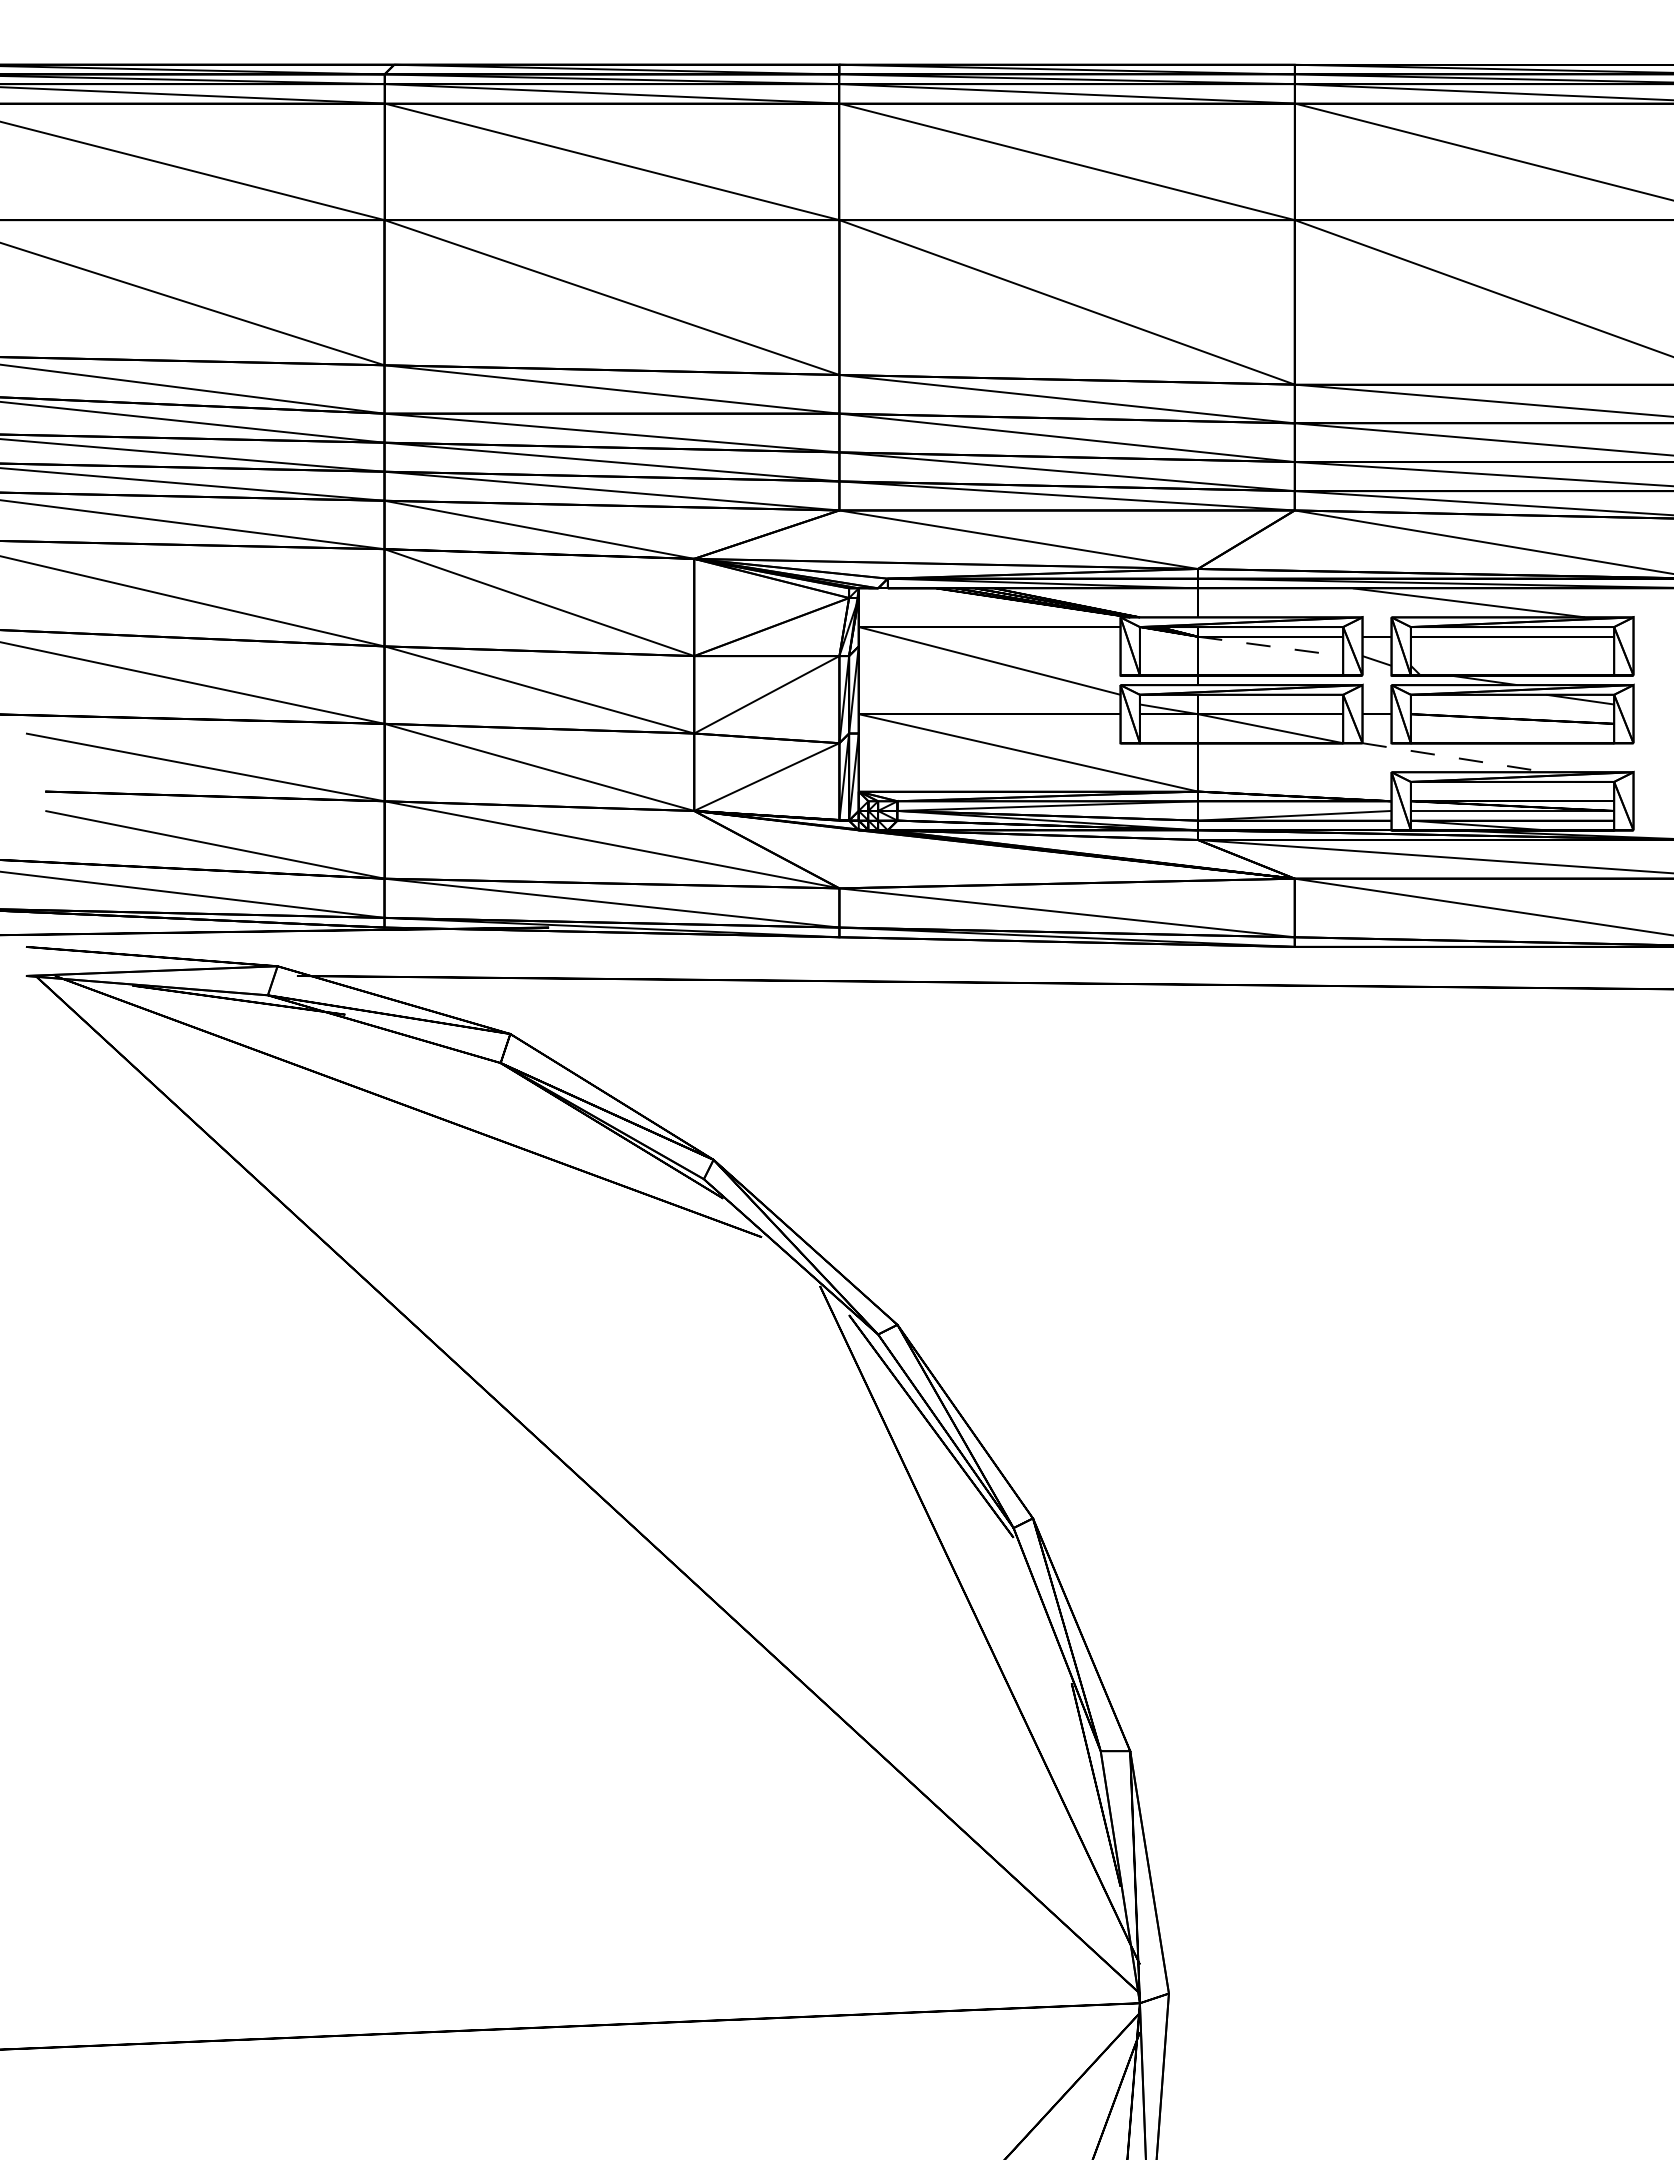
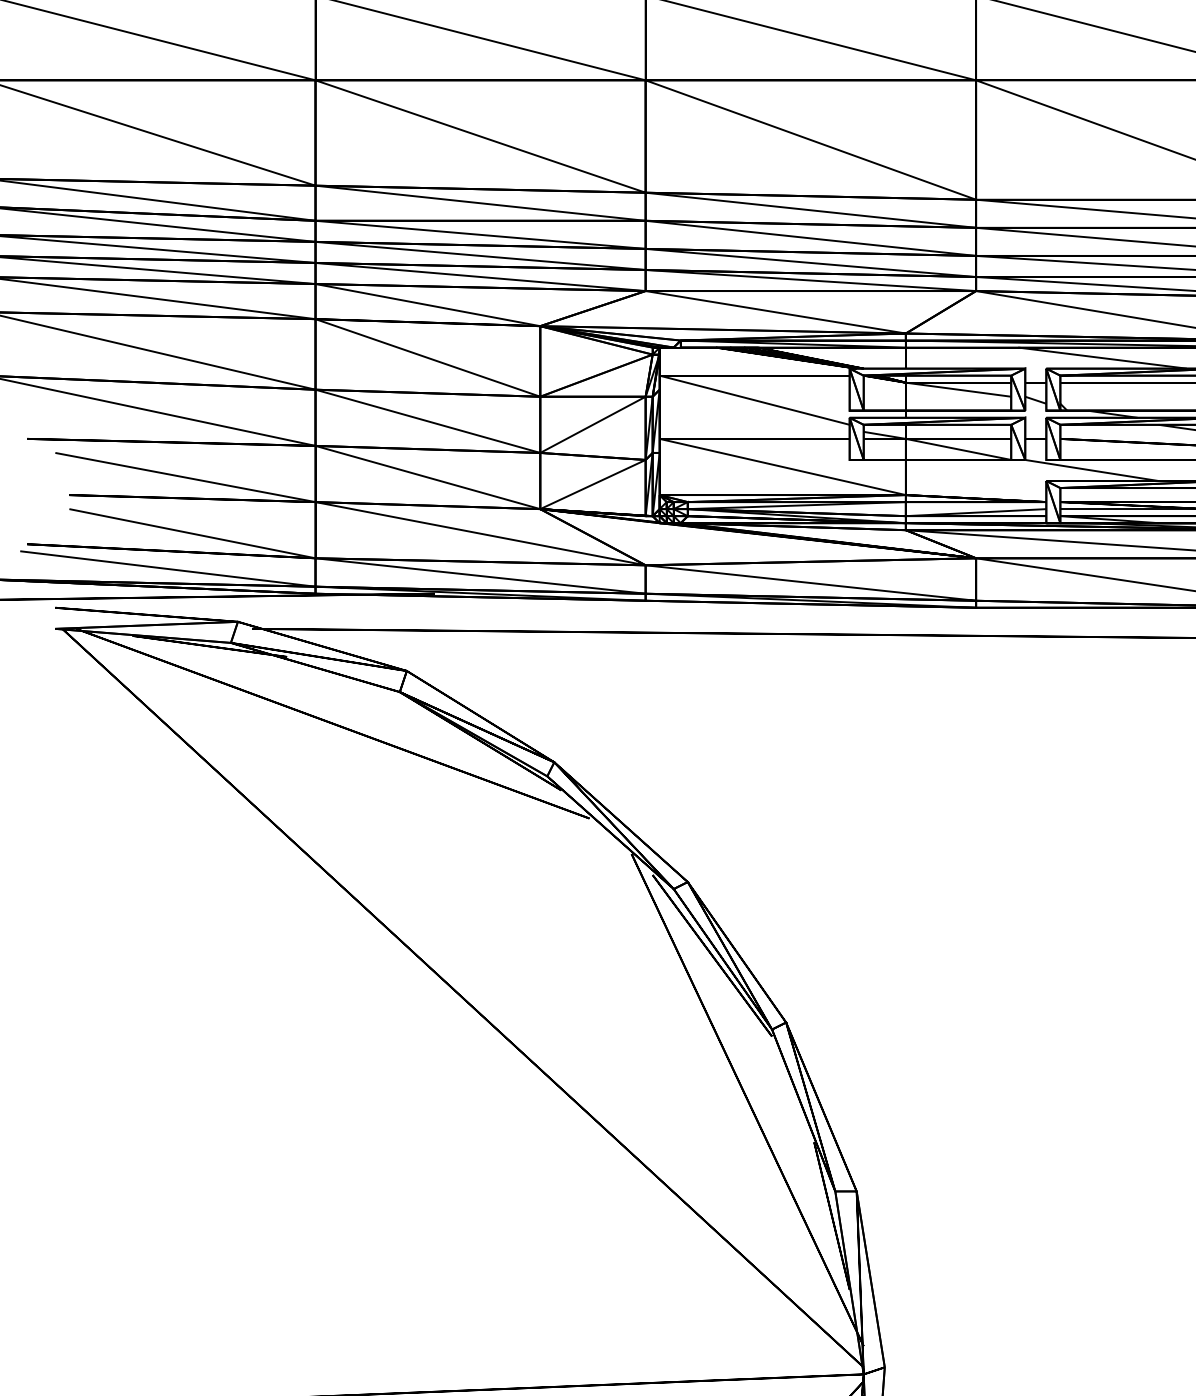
line: (1271, 646) -> (959, 389), dashed -> solid
line: (1454, 757) -> (1092, 470), dashed -> solid

